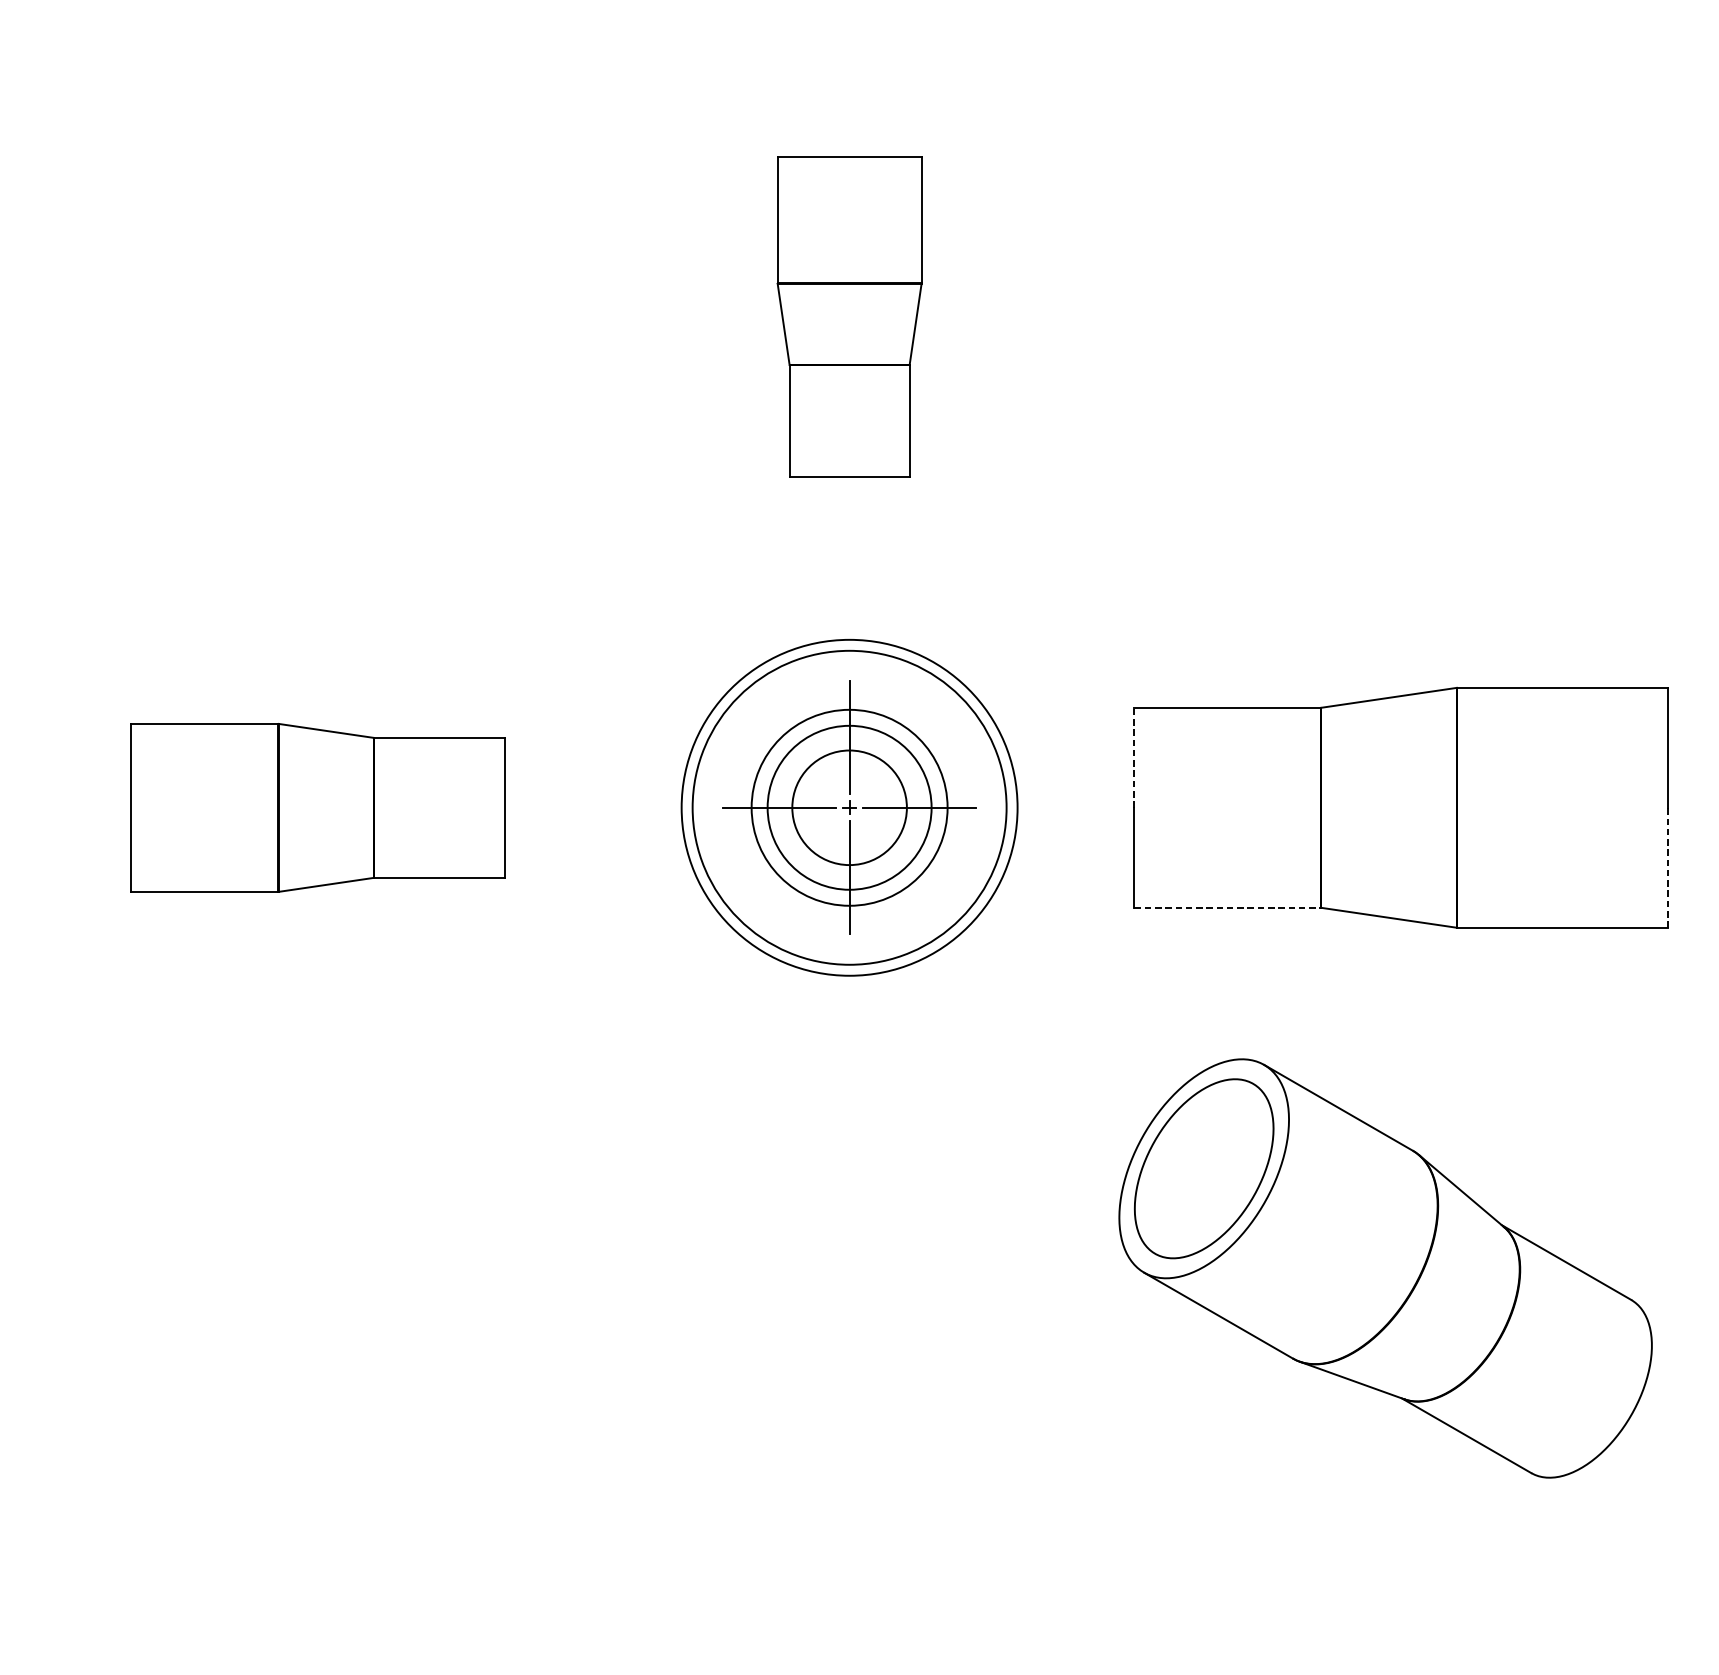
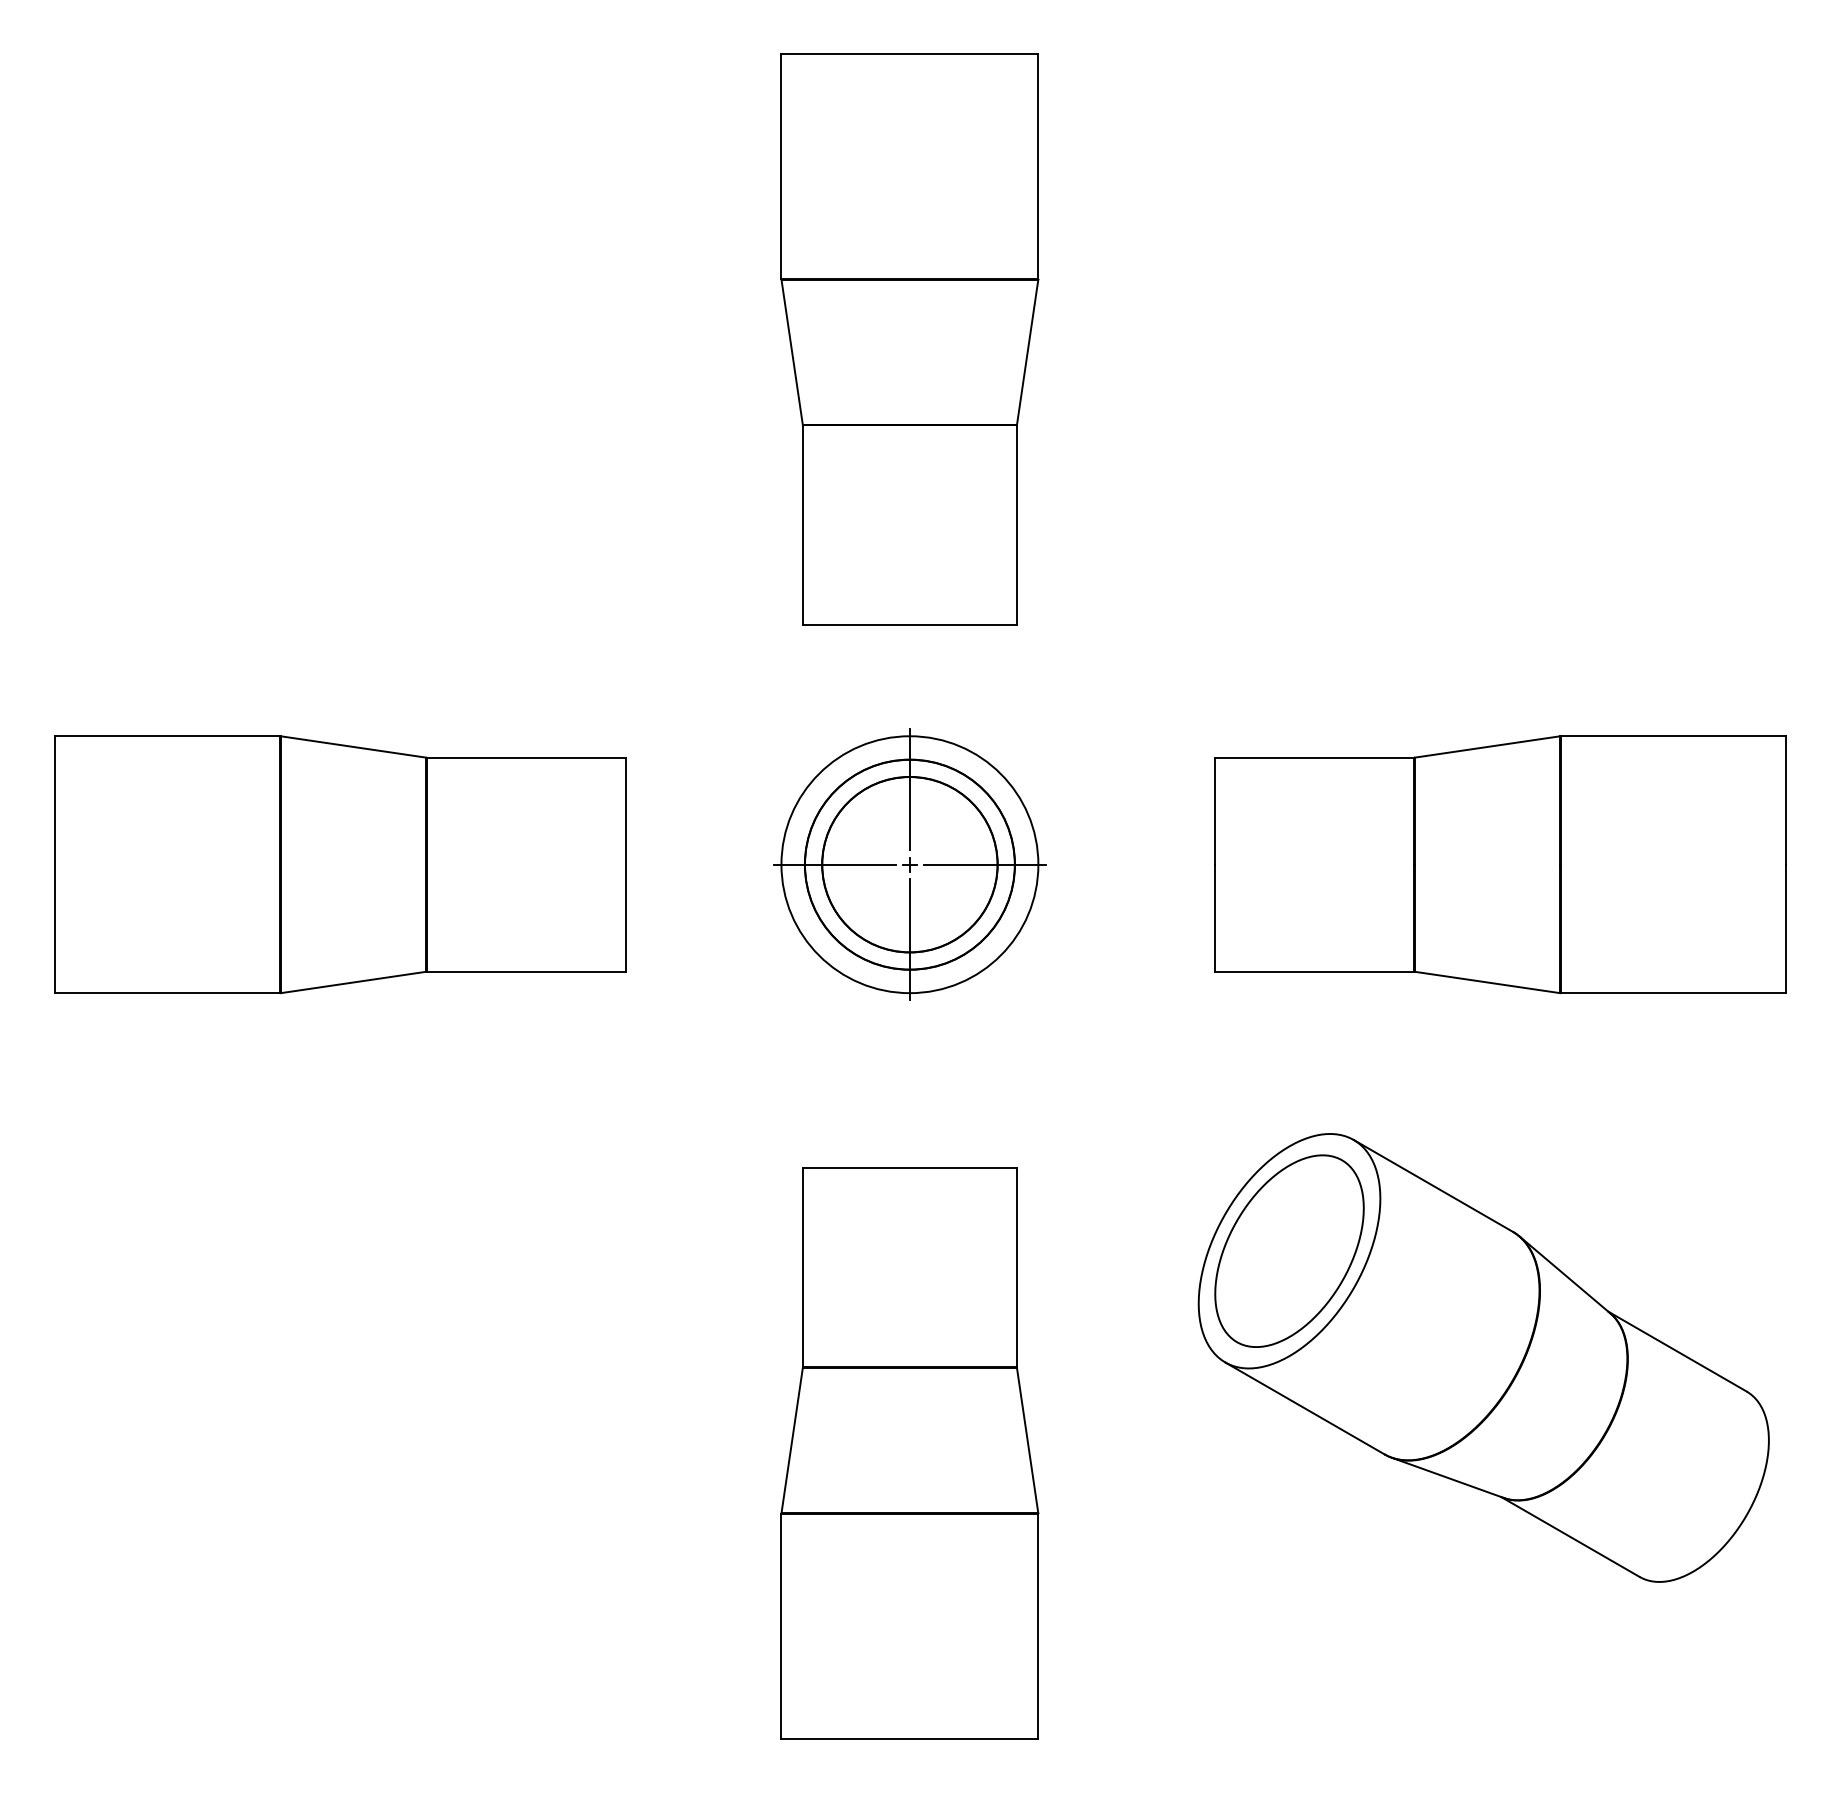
part: (849, 317) -> (909, 339), size x1.67
line: (1134, 758) -> (1214, 811), dashed -> solid
part: (317, 807) -> (340, 864), size x1.43
circle: (849, 807) -> (909, 864), size x0.62
circle: (849, 807) -> (909, 864), size x0.71
circle: (849, 807) -> (909, 864), size x1.43
line: (1667, 867) -> (1785, 928), dashed -> solid
line: (1227, 907) -> (1314, 971), dashed -> solid
part: (849, 1357) -> (909, 1453), added

